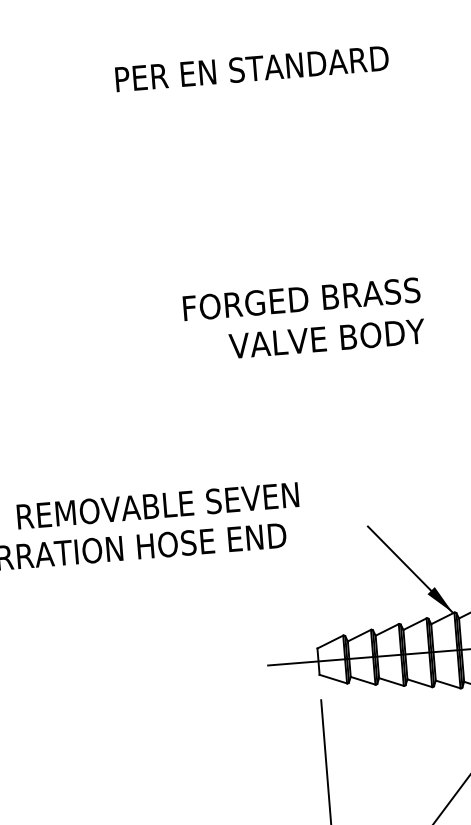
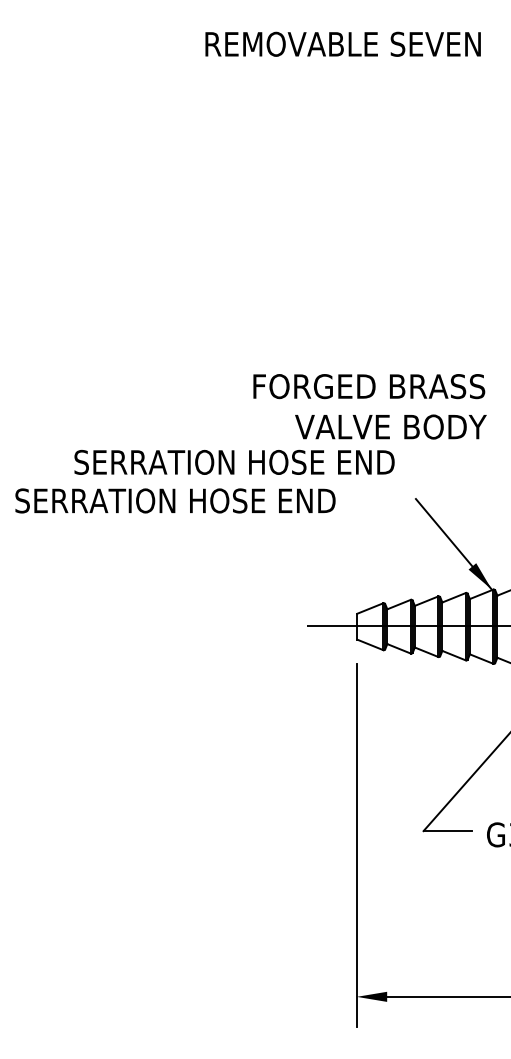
text: (257, 67) -> (344, 43), PER EN STANDARD -> REMOVABLE SEVEN
text: (303, 319) -> (369, 406), moved
text: (179, 503) -> (234, 461), REMOVABLE SEVEN -> SERRATION HOSE END

